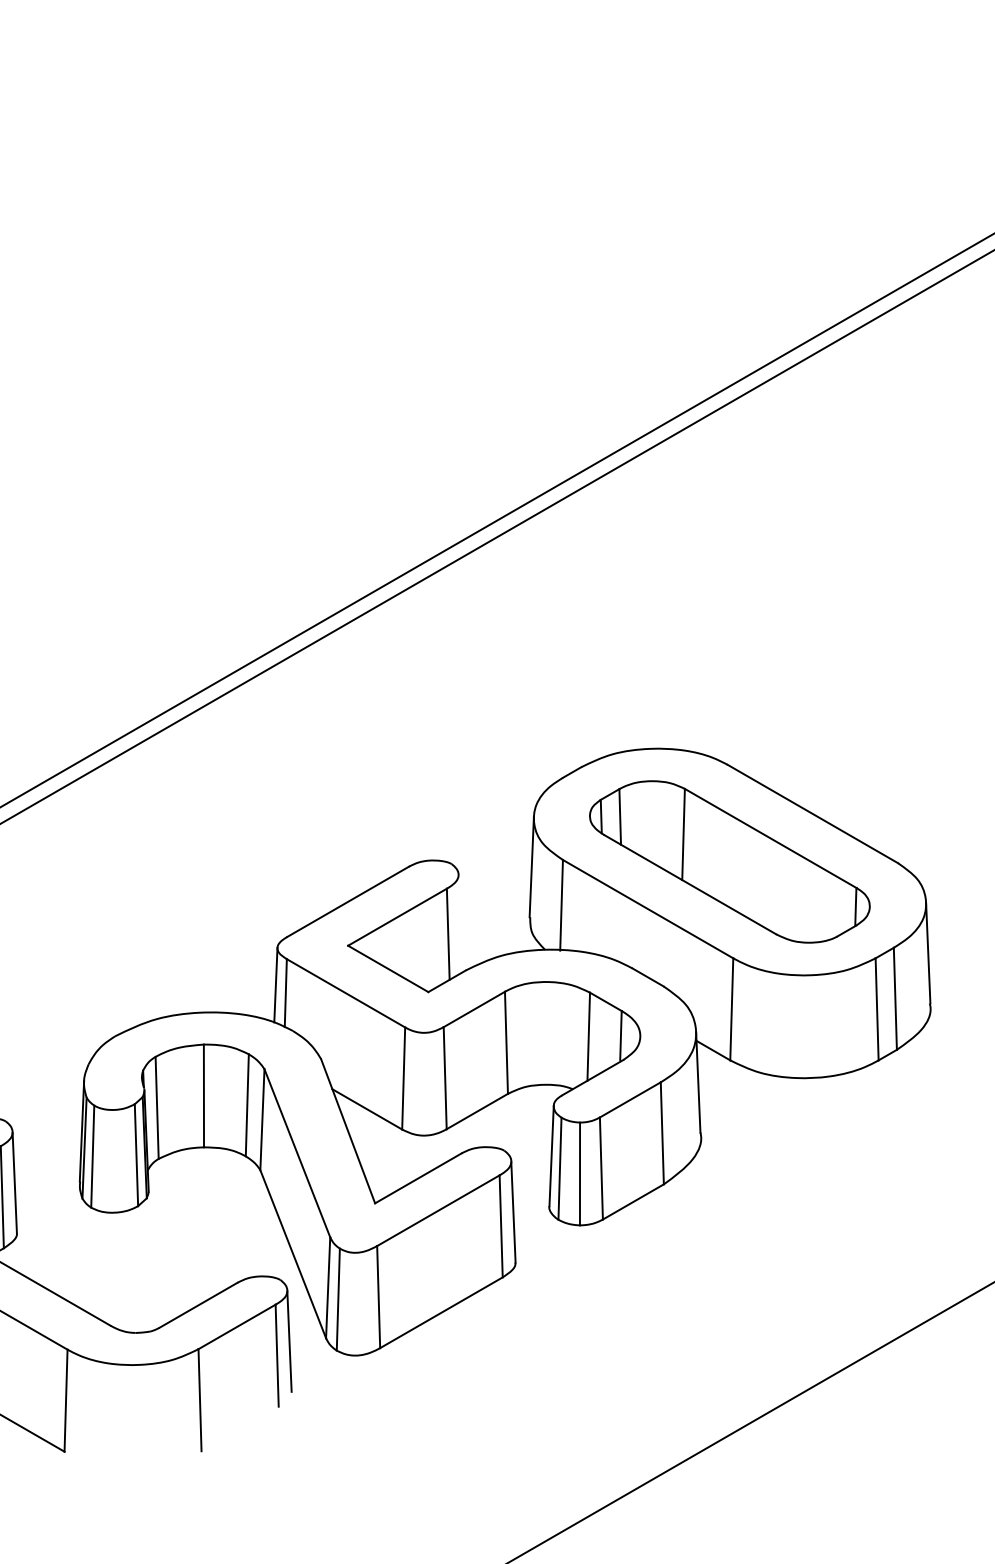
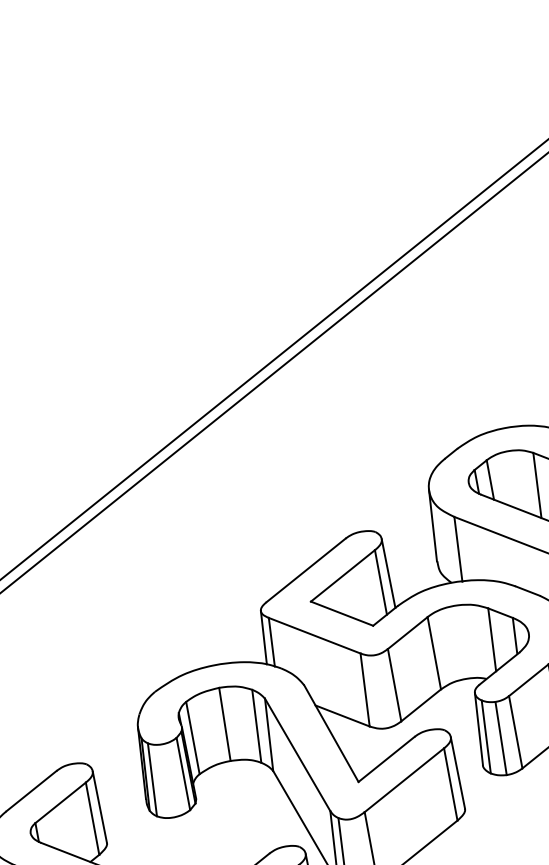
line: (460, 923) -> (388, 573), added

